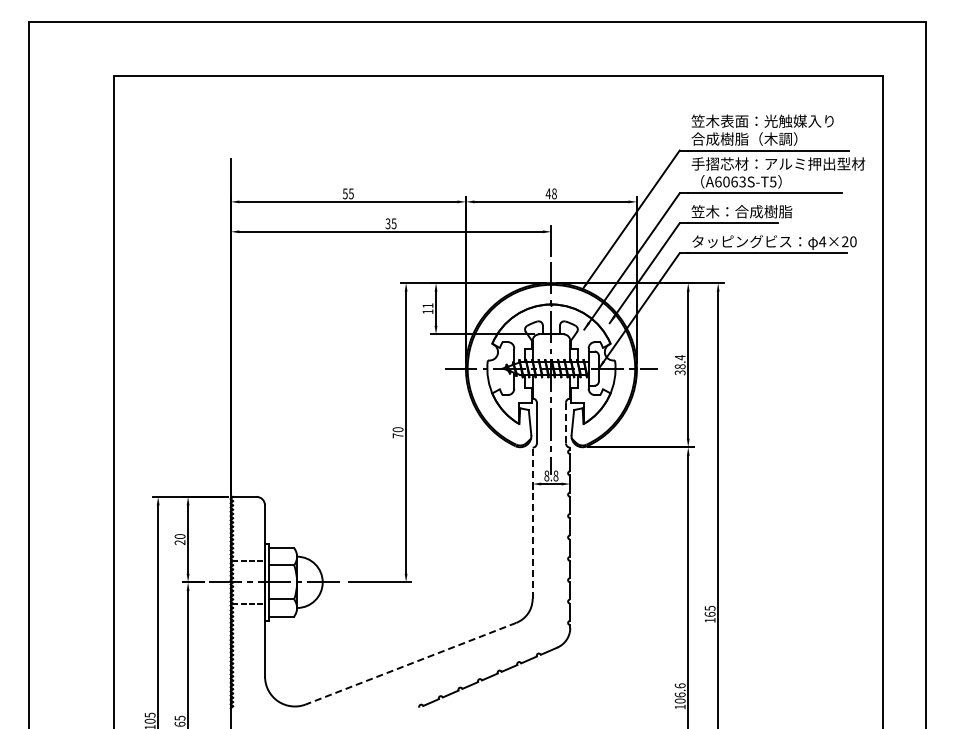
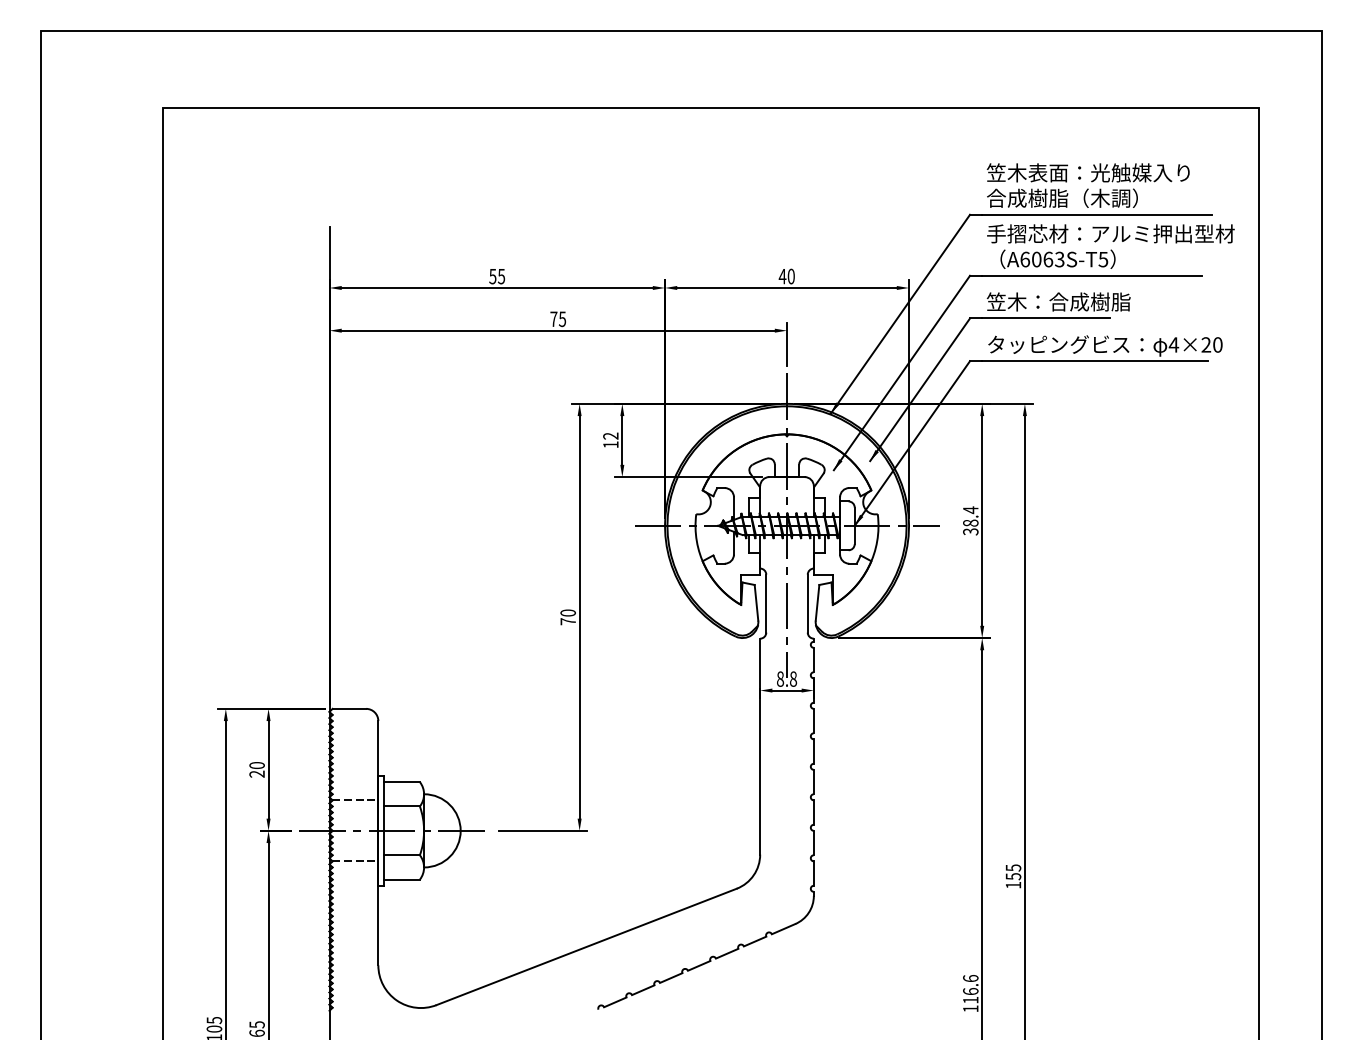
text: (554, 193) -> (791, 276), 48 -> 40
text: (387, 223) -> (553, 318), 35 -> 75
text: (427, 305) -> (610, 435), 11 -> 12
line: (565, 422) -> (807, 602), dashed -> solid
line: (532, 523) -> (759, 746), dashed -> solid
text: (709, 613) -> (1012, 875), 165 -> 155
line: (411, 663) -> (587, 946), dashed -> solid
text: (679, 700) -> (969, 999), 106.6 -> 116.6

